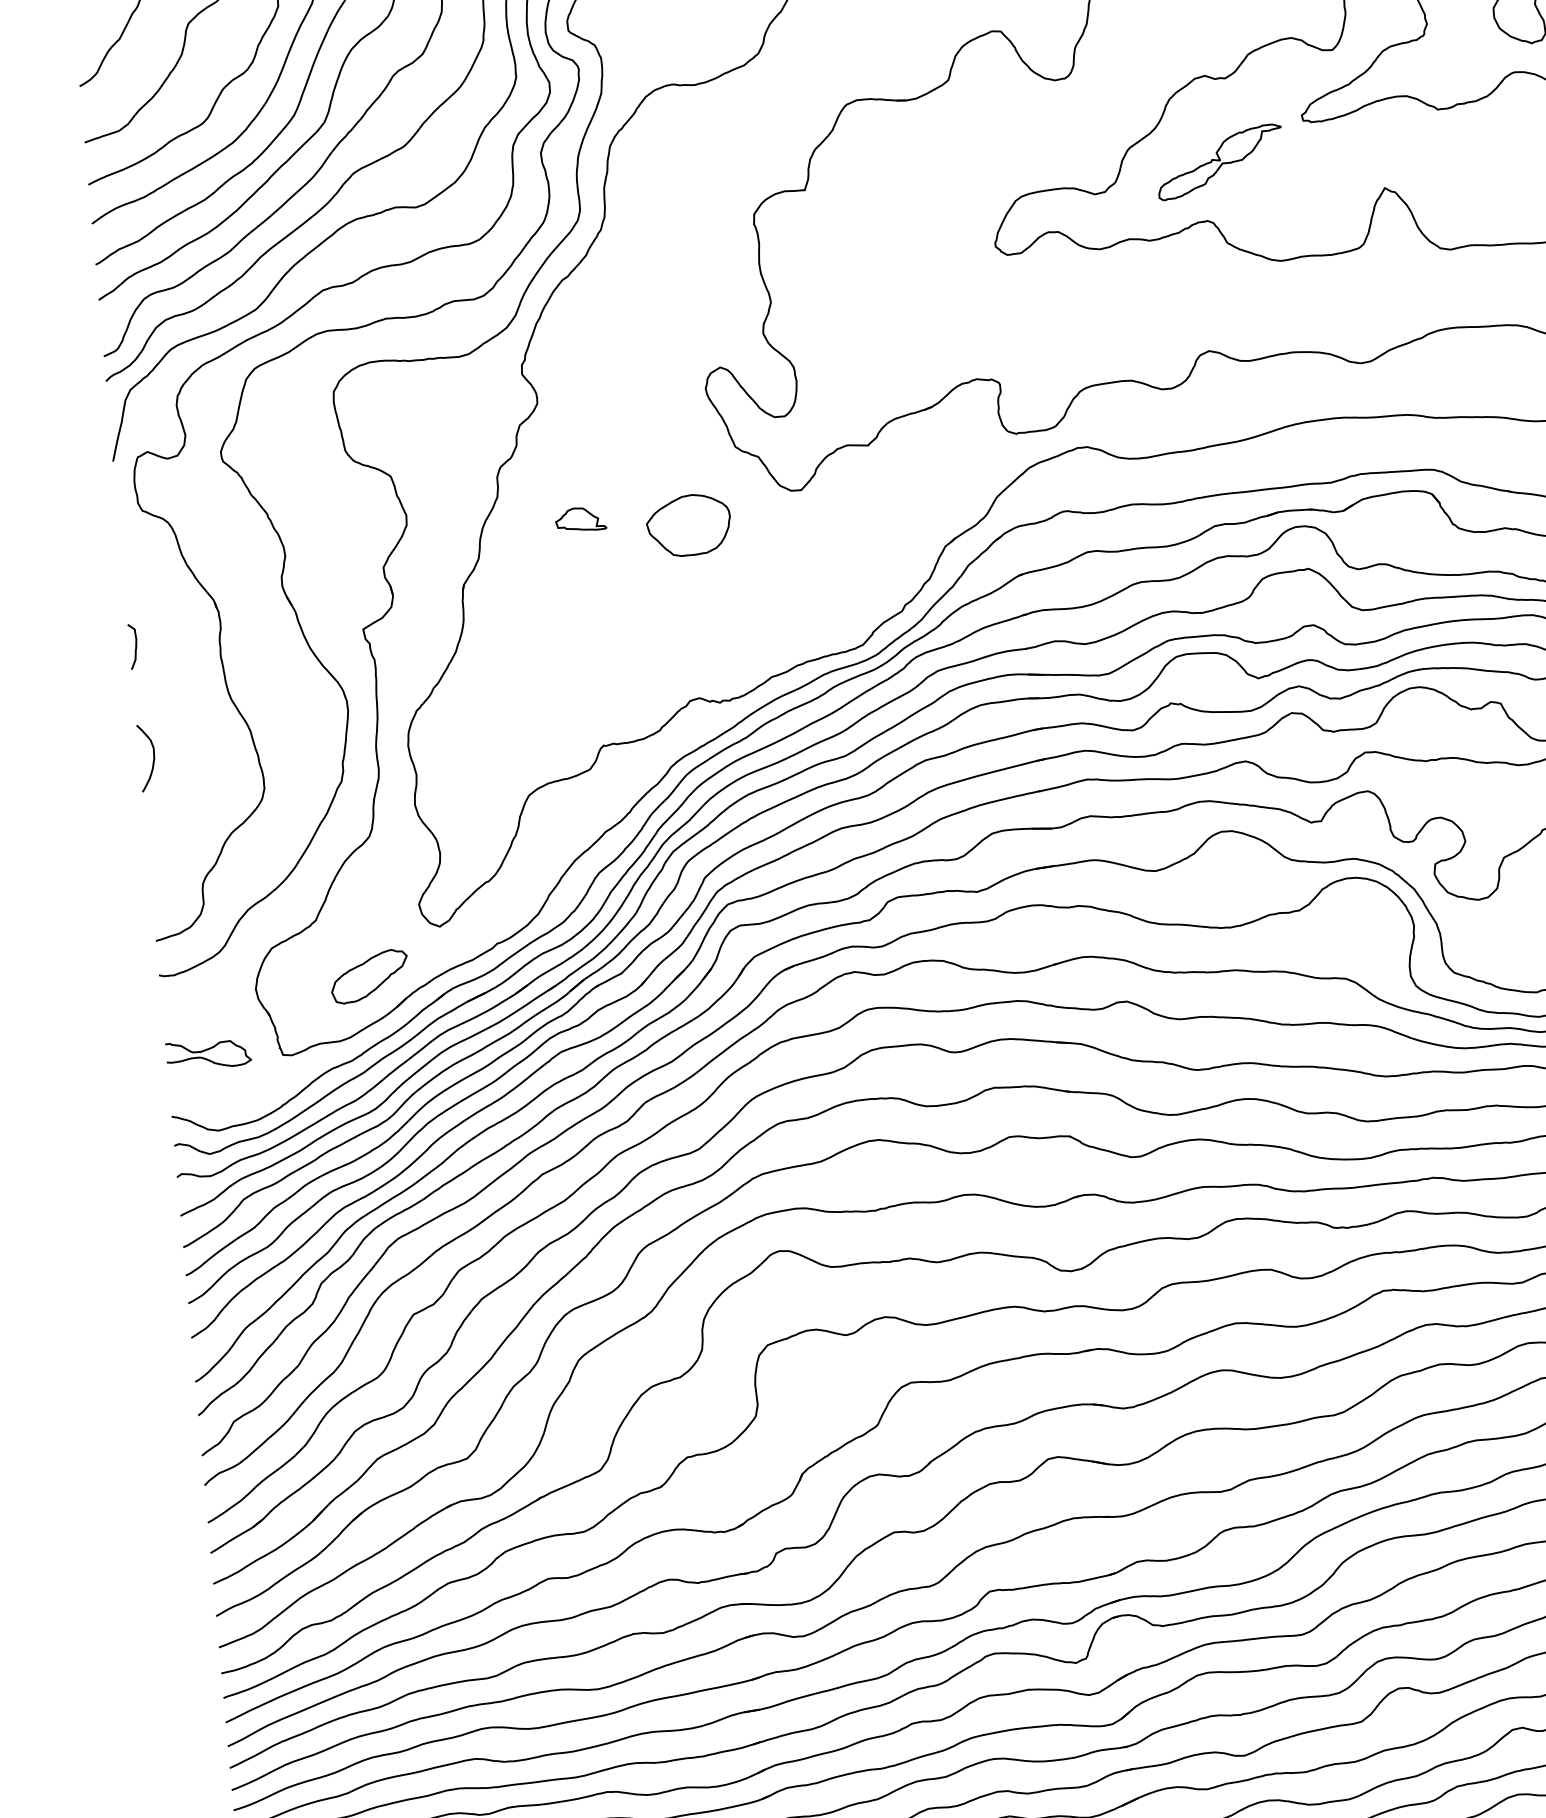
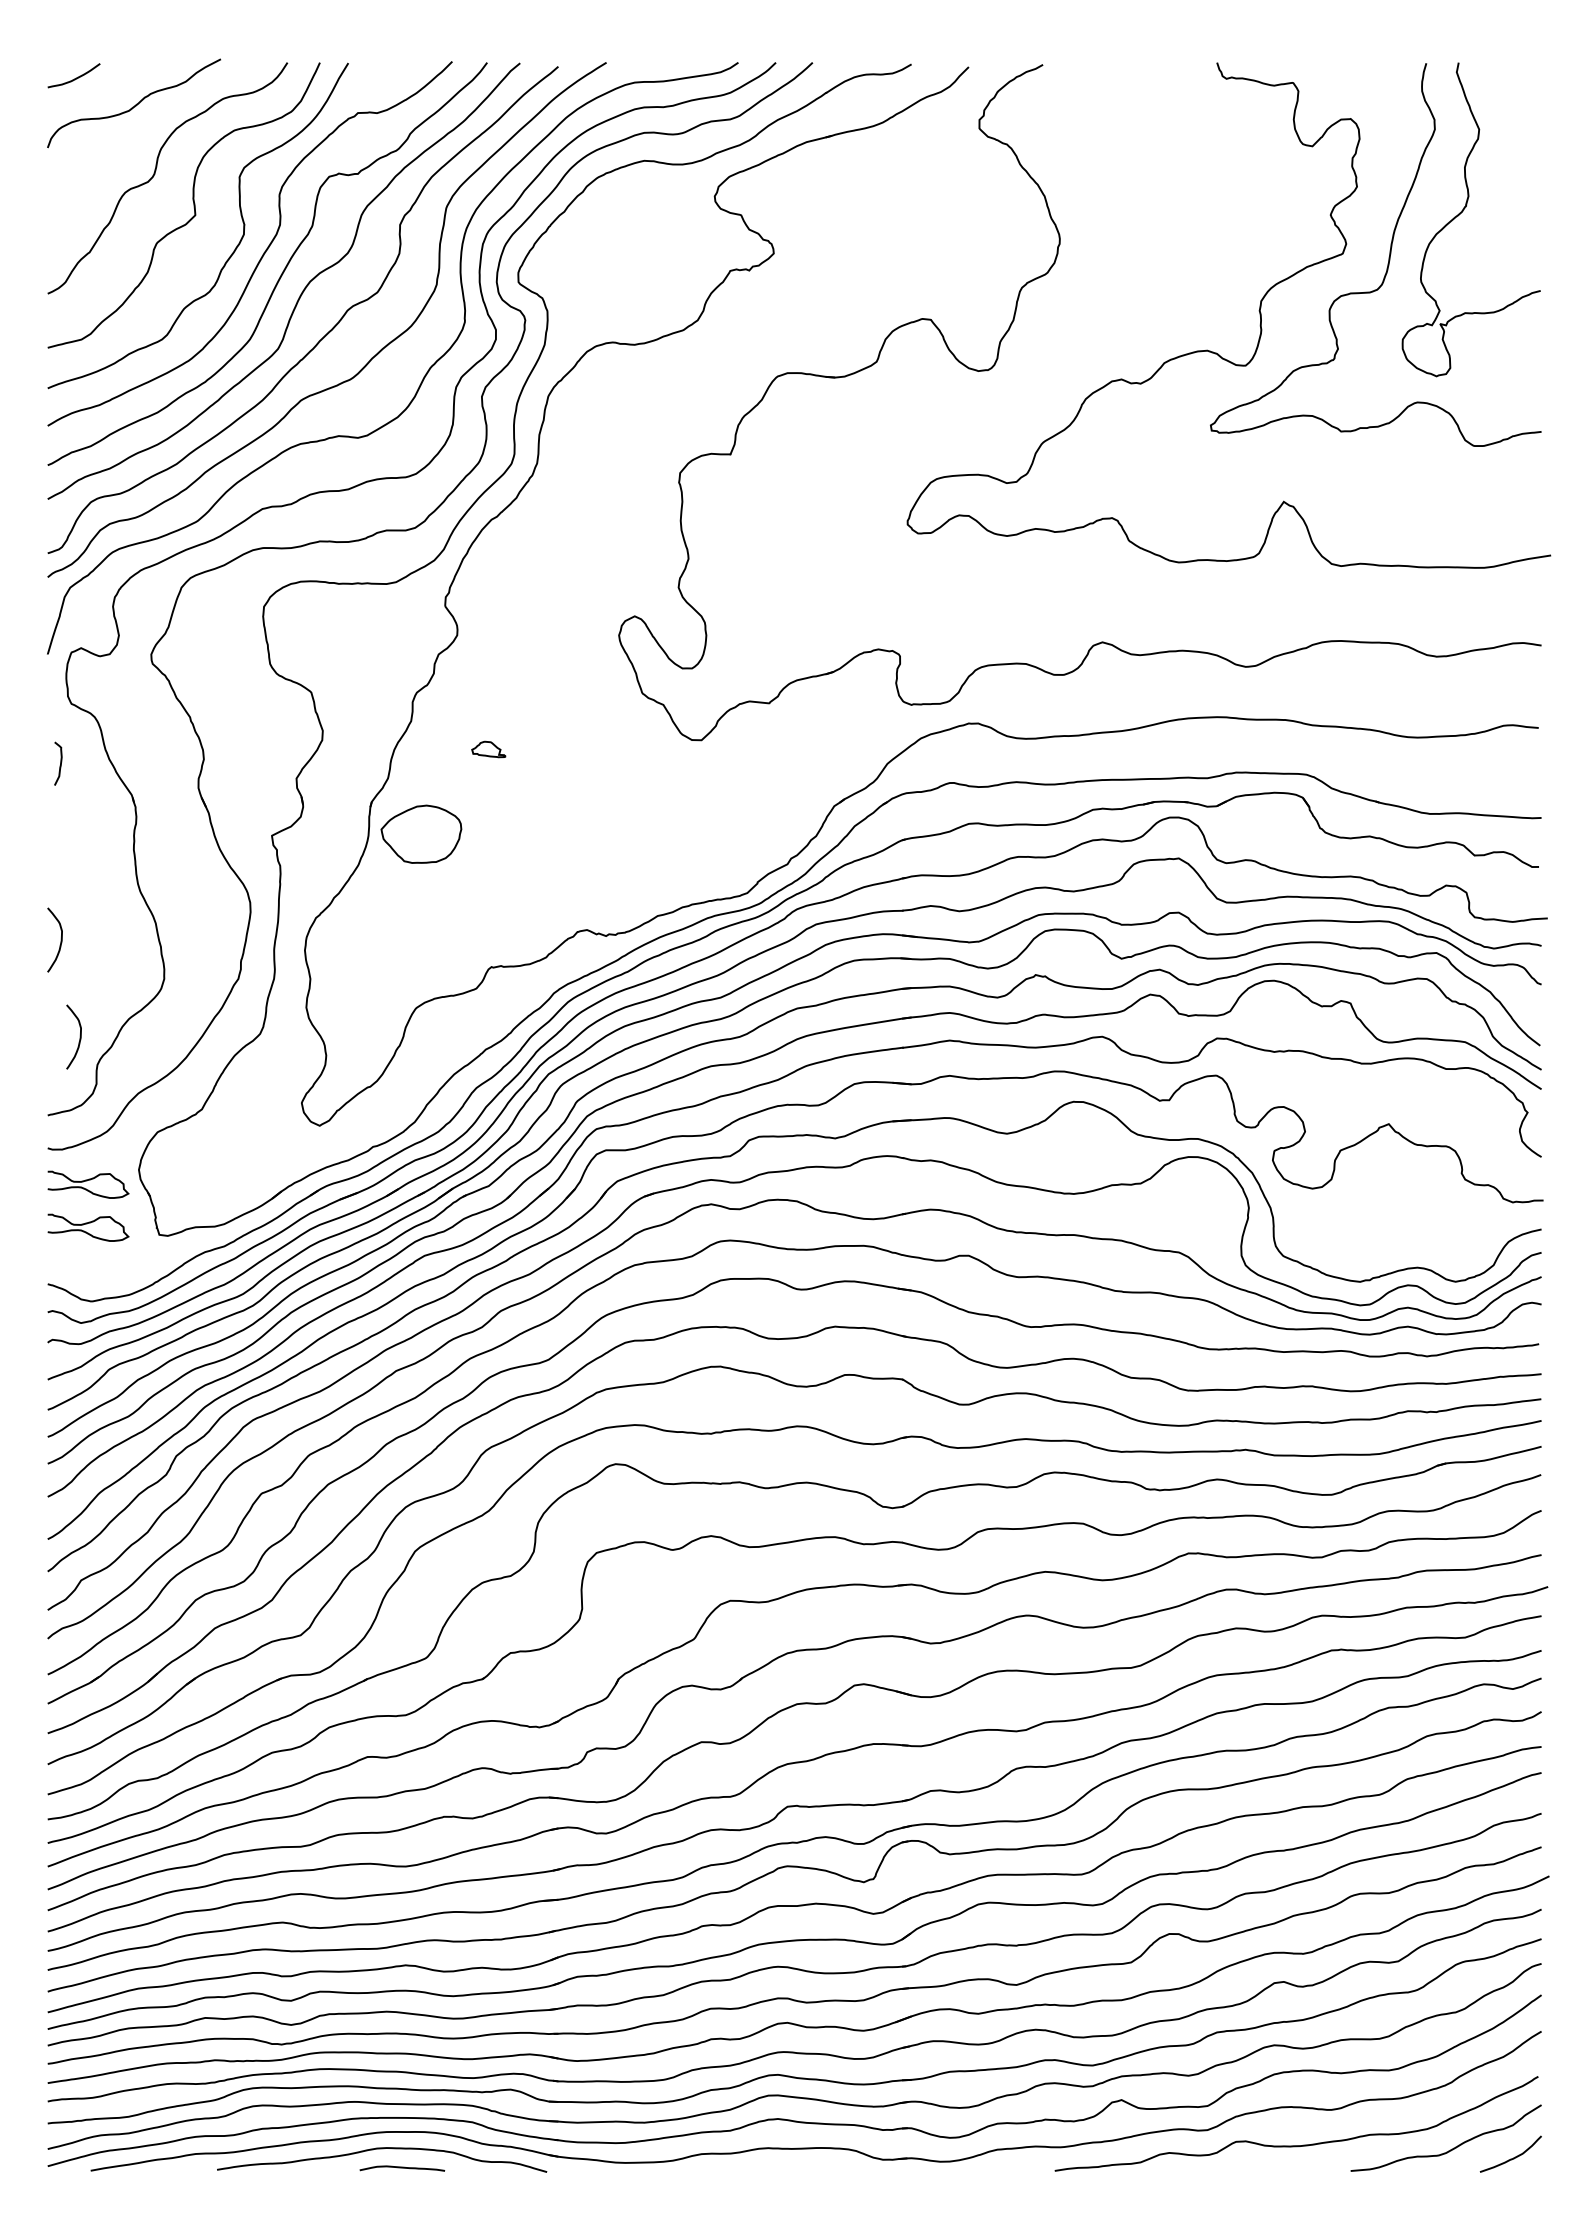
part: (1219, 161) -> (1128, 462), removed
part: (580, 519) -> (488, 749), size x0.7
part: (688, 524) -> (421, 833), moved
curve: (135, 646) -> (60, 763), moved
curve: (181, 856) -> (79, 1036), added
part: (369, 976) -> (248, 1167), removed
curve: (203, 1006) -> (87, 1181), added

